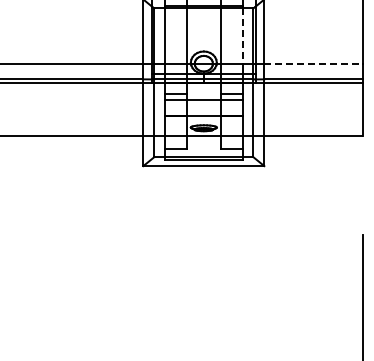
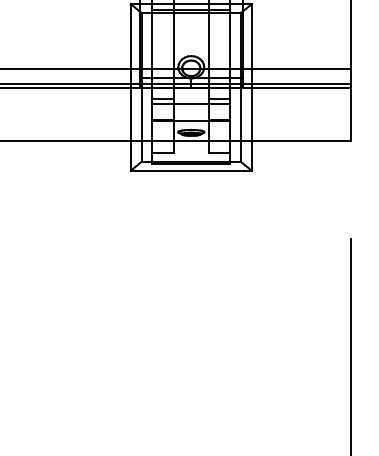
line: (243, 36) -> (230, 41), dashed -> solid
line: (314, 64) -> (301, 69), dashed -> solid

